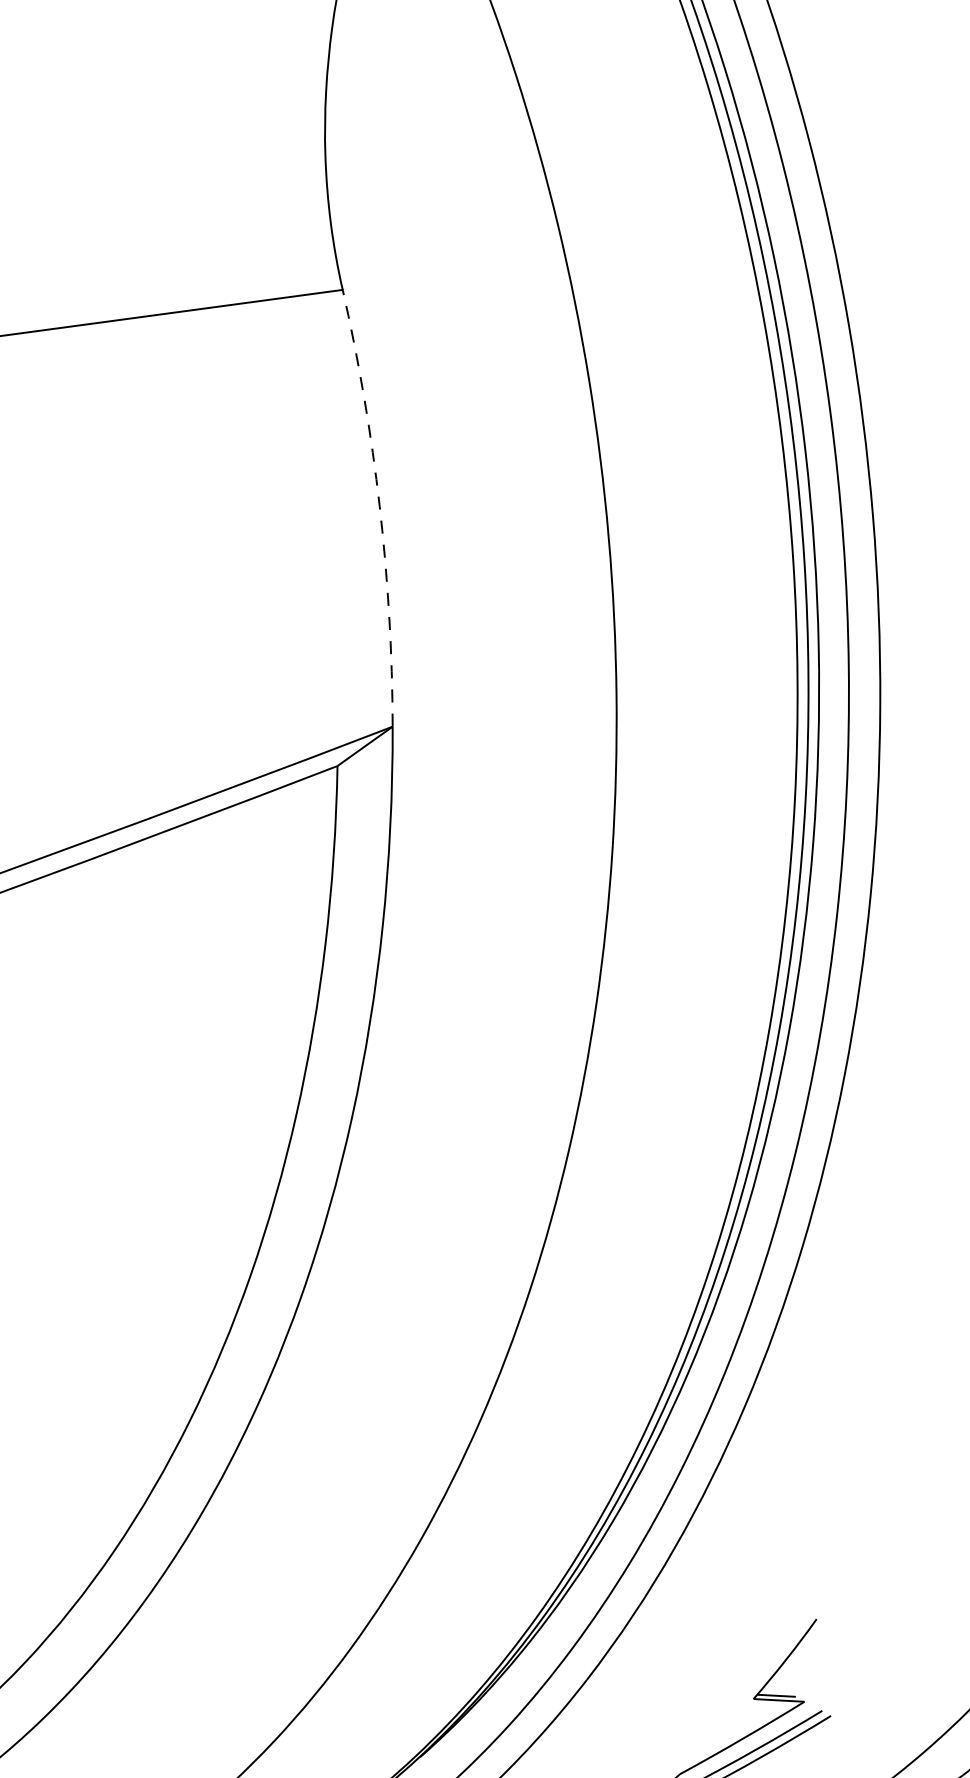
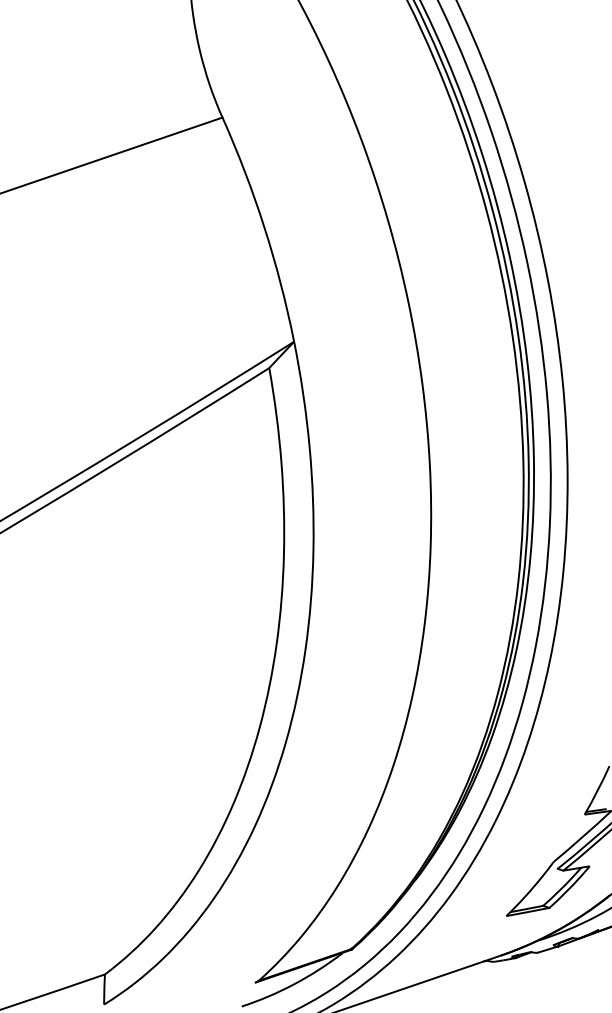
arc: (379, 506) -> (264, 227), dashed -> solid

